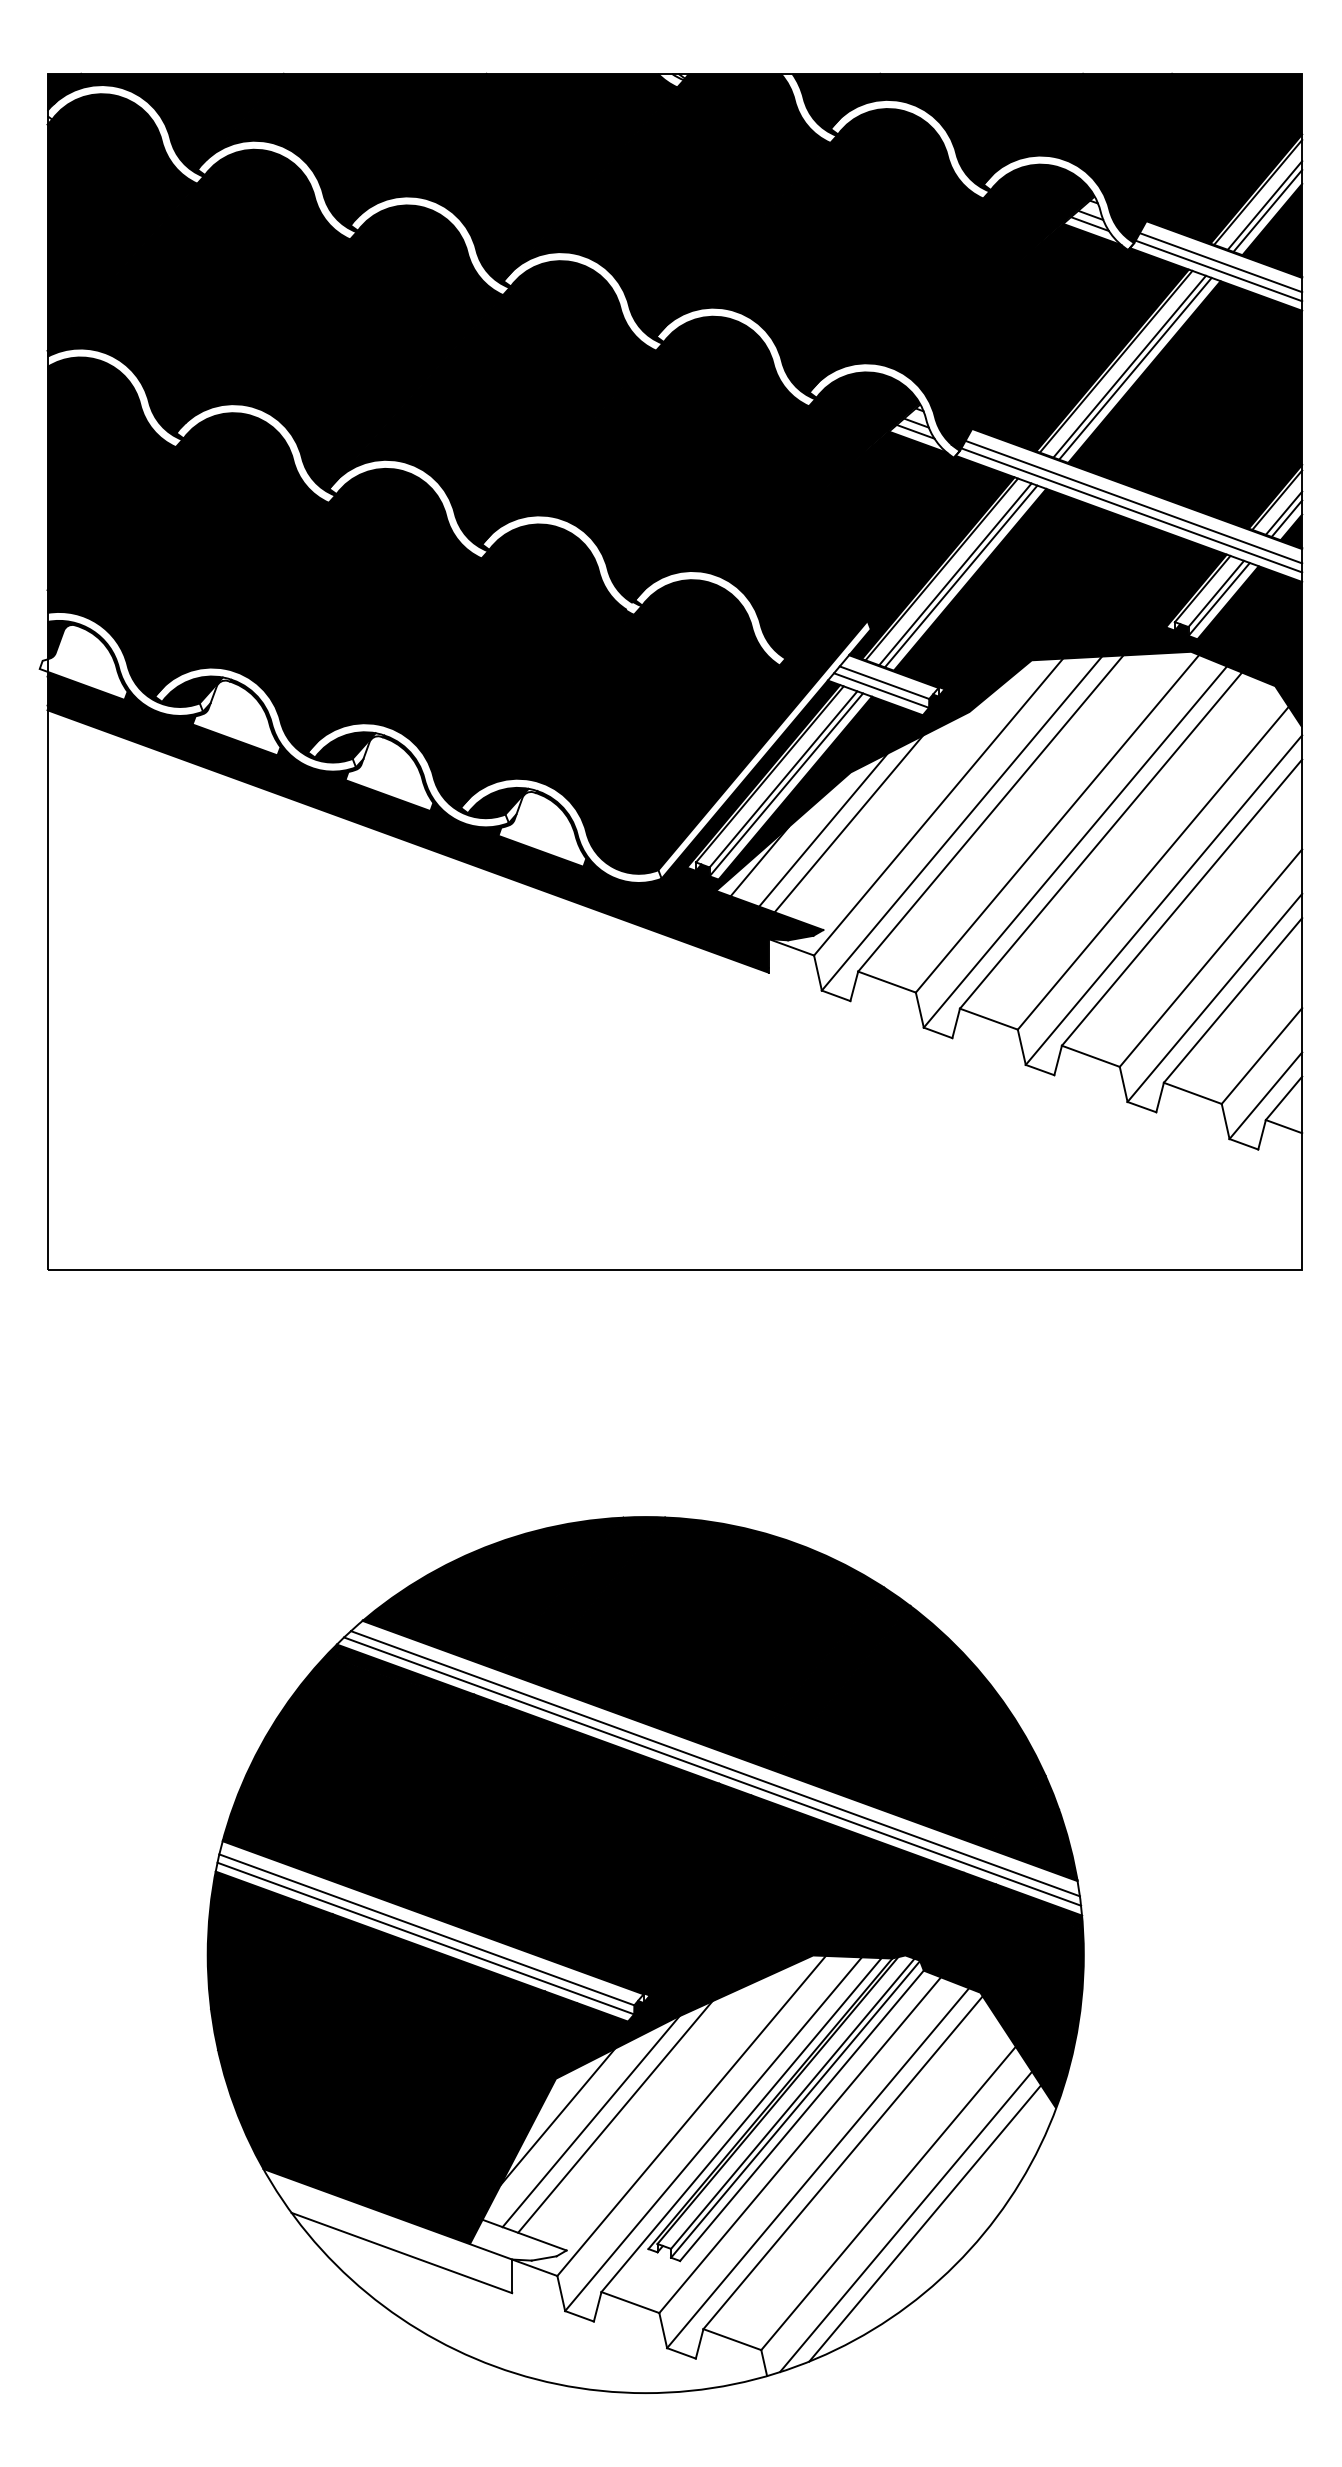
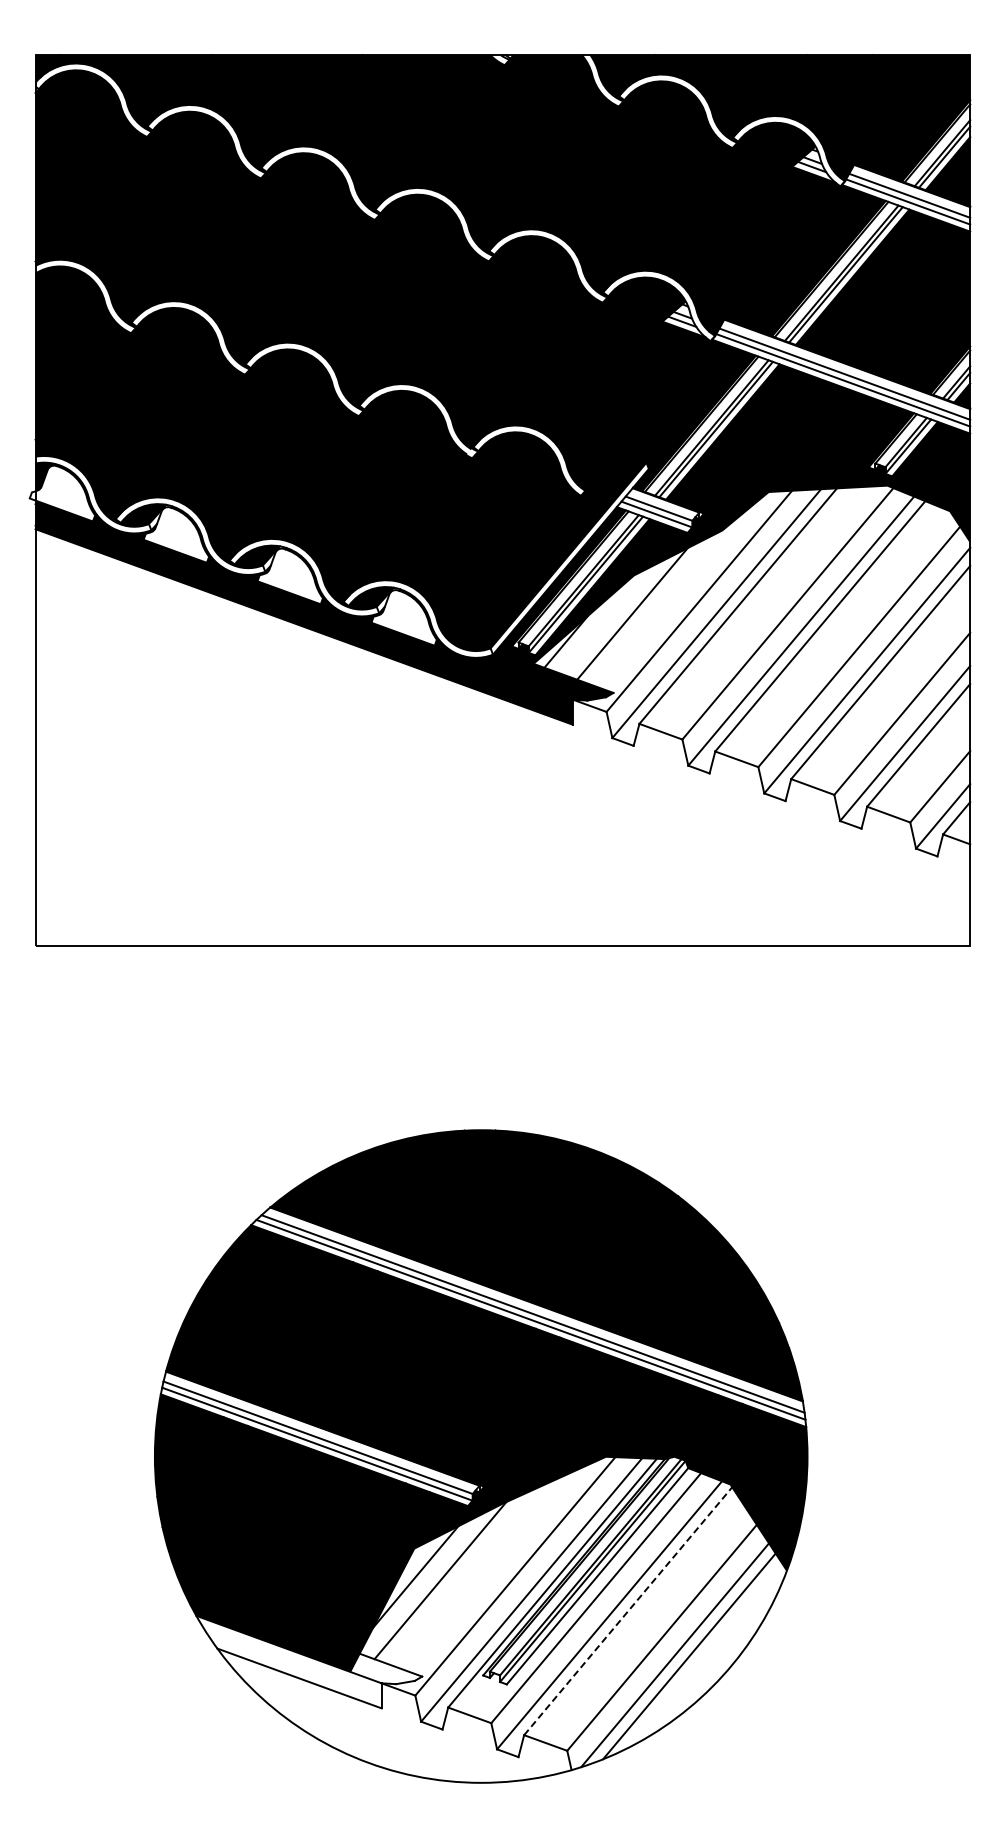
line: (823, 830) -> (613, 618), removed
line: (615, 2116) -> (458, 1576), removed
line: (843, 2163) -> (628, 1611), solid -> dashed

